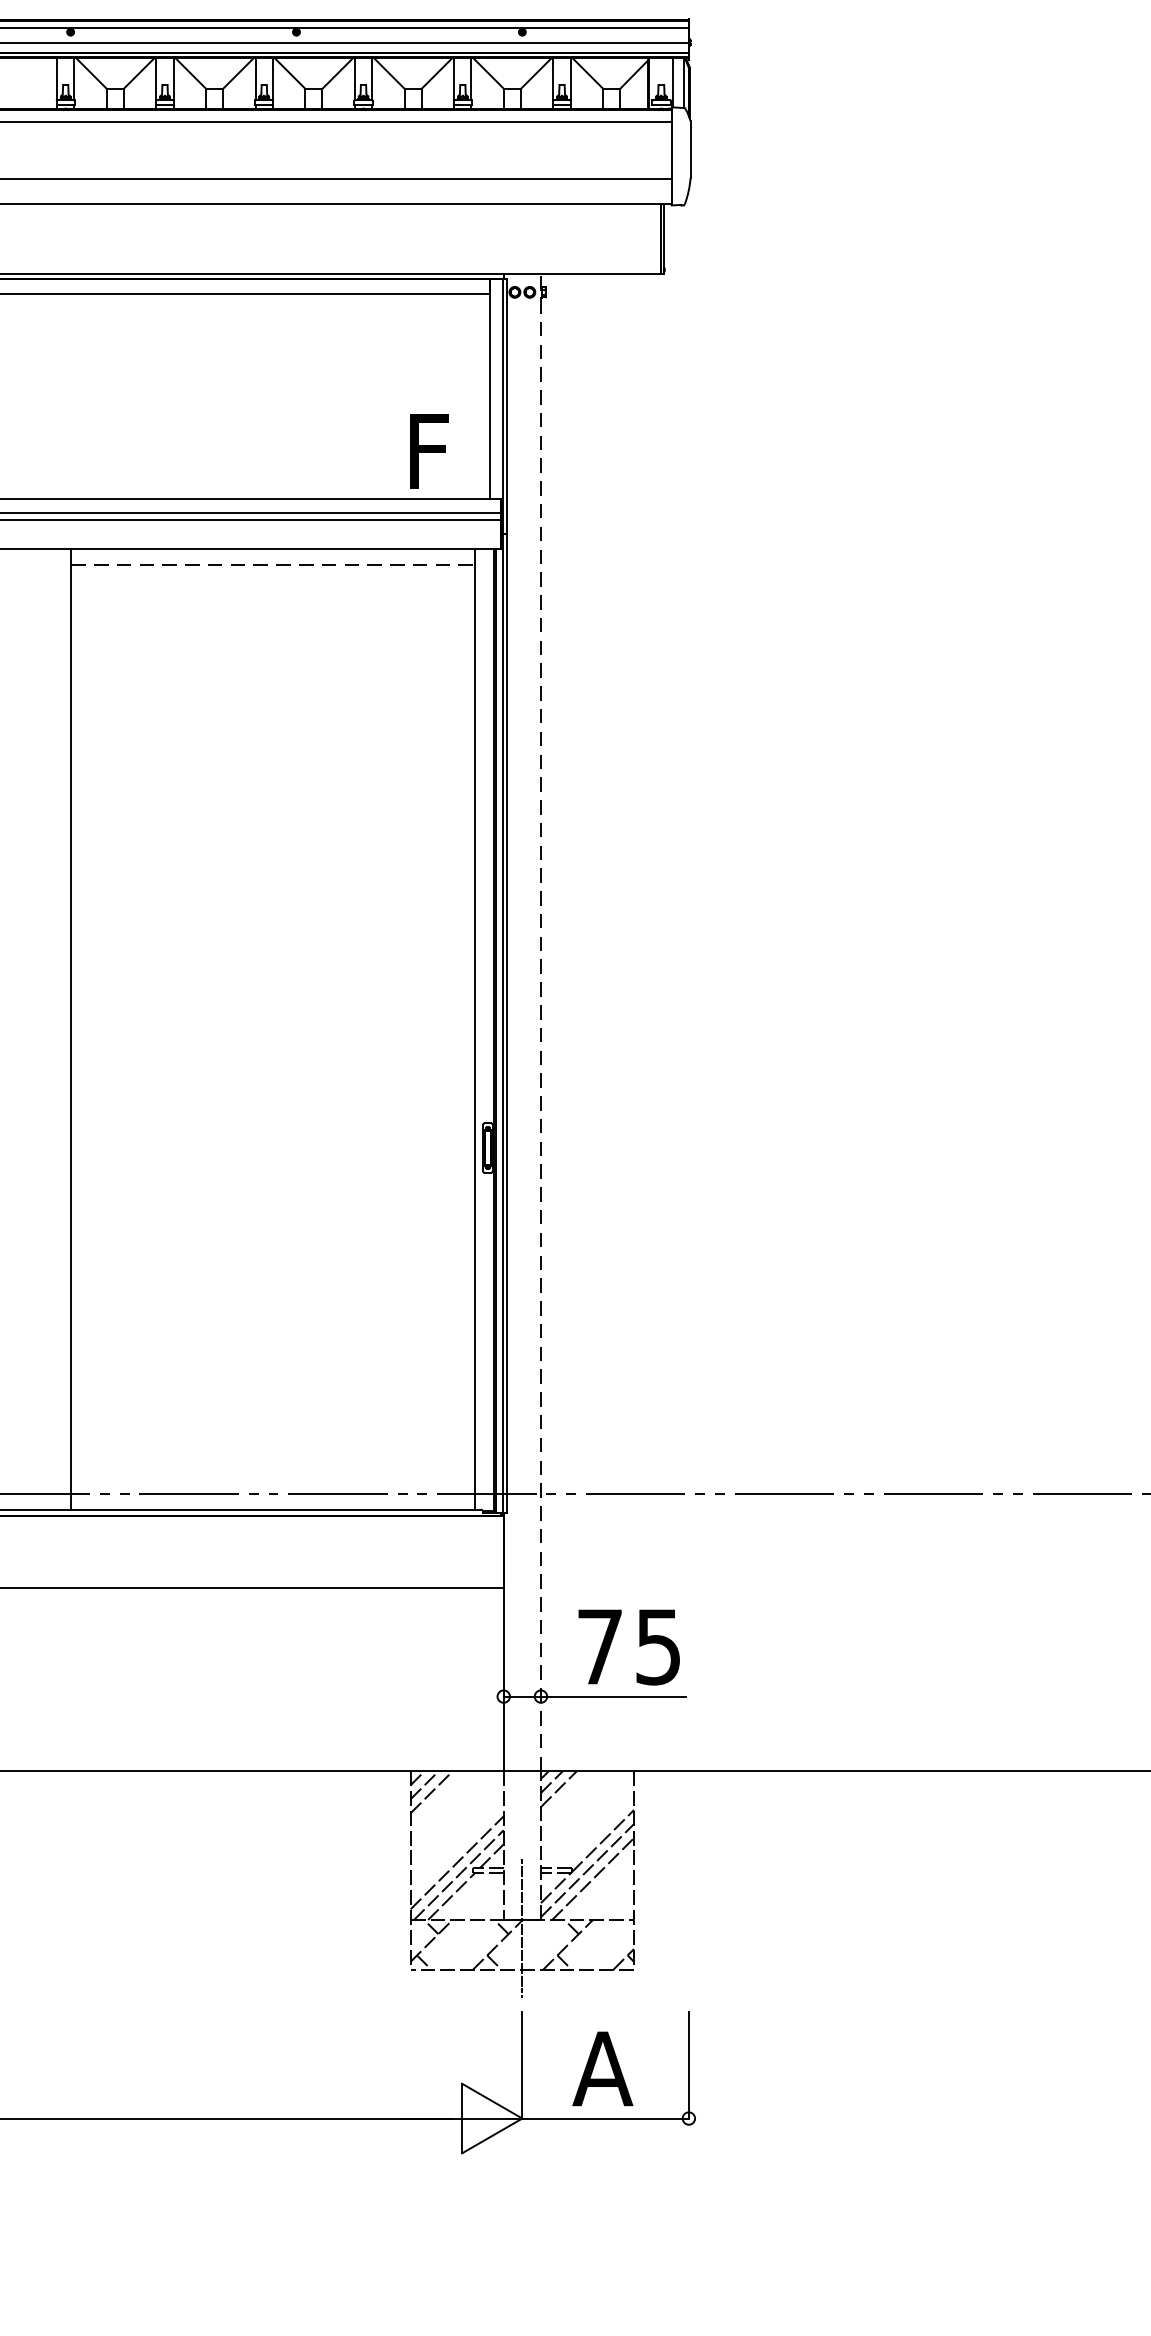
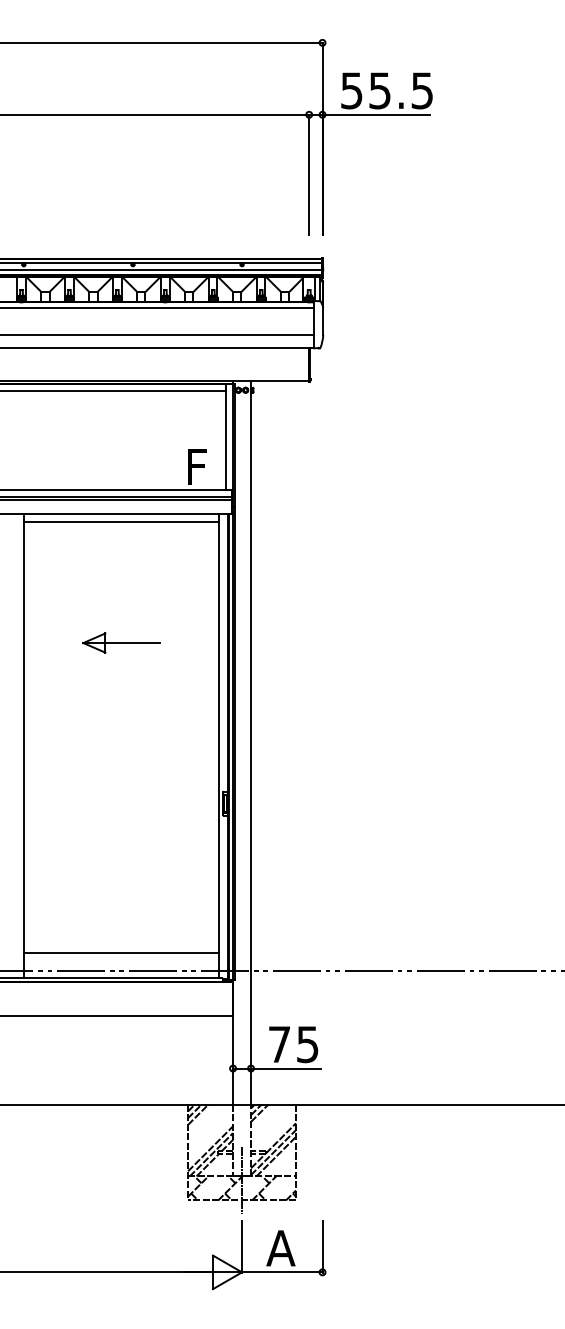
line: (272, 563) -> (121, 521), dashed -> solid
part: (272, 814) -> (121, 642), added
line: (541, 1021) -> (251, 742), dashed -> solid
line: (272, 1456) -> (121, 952), added

